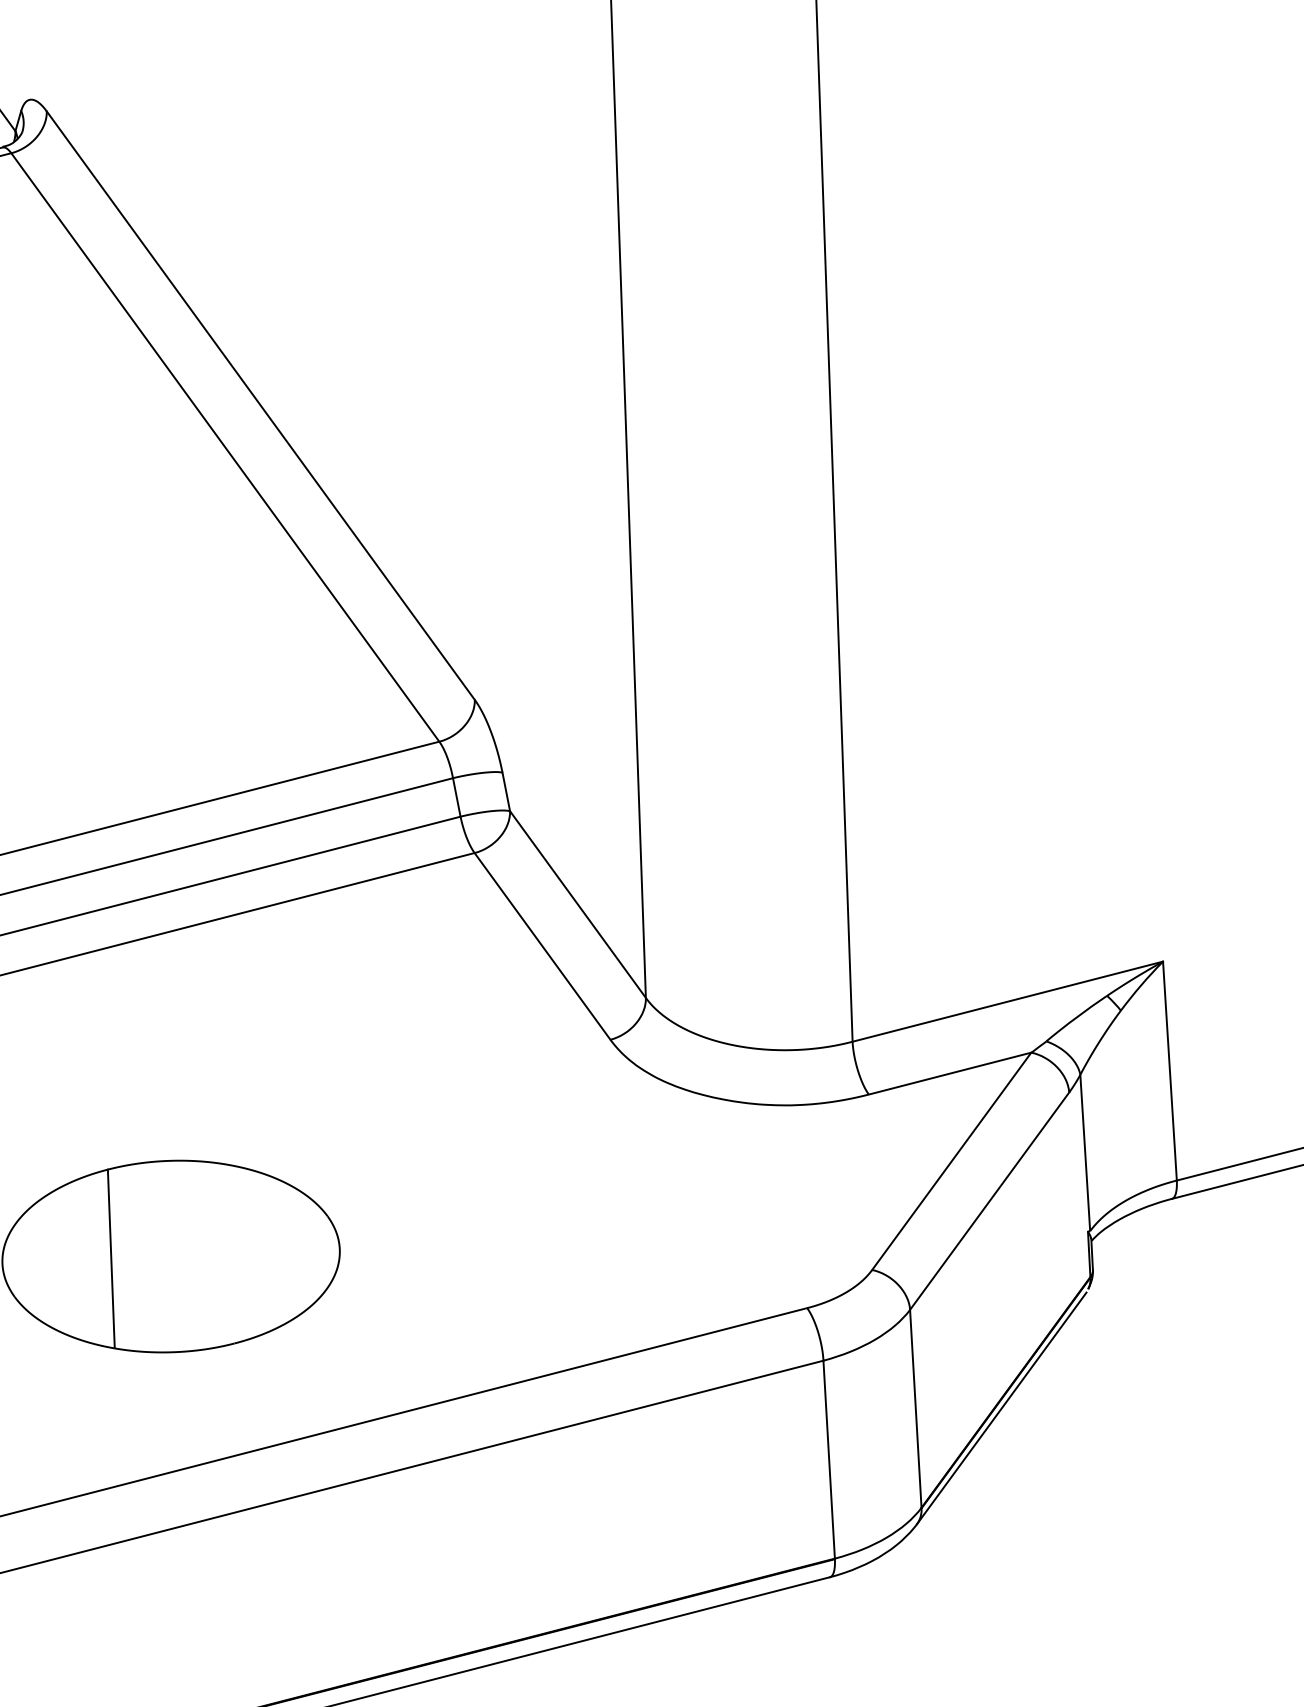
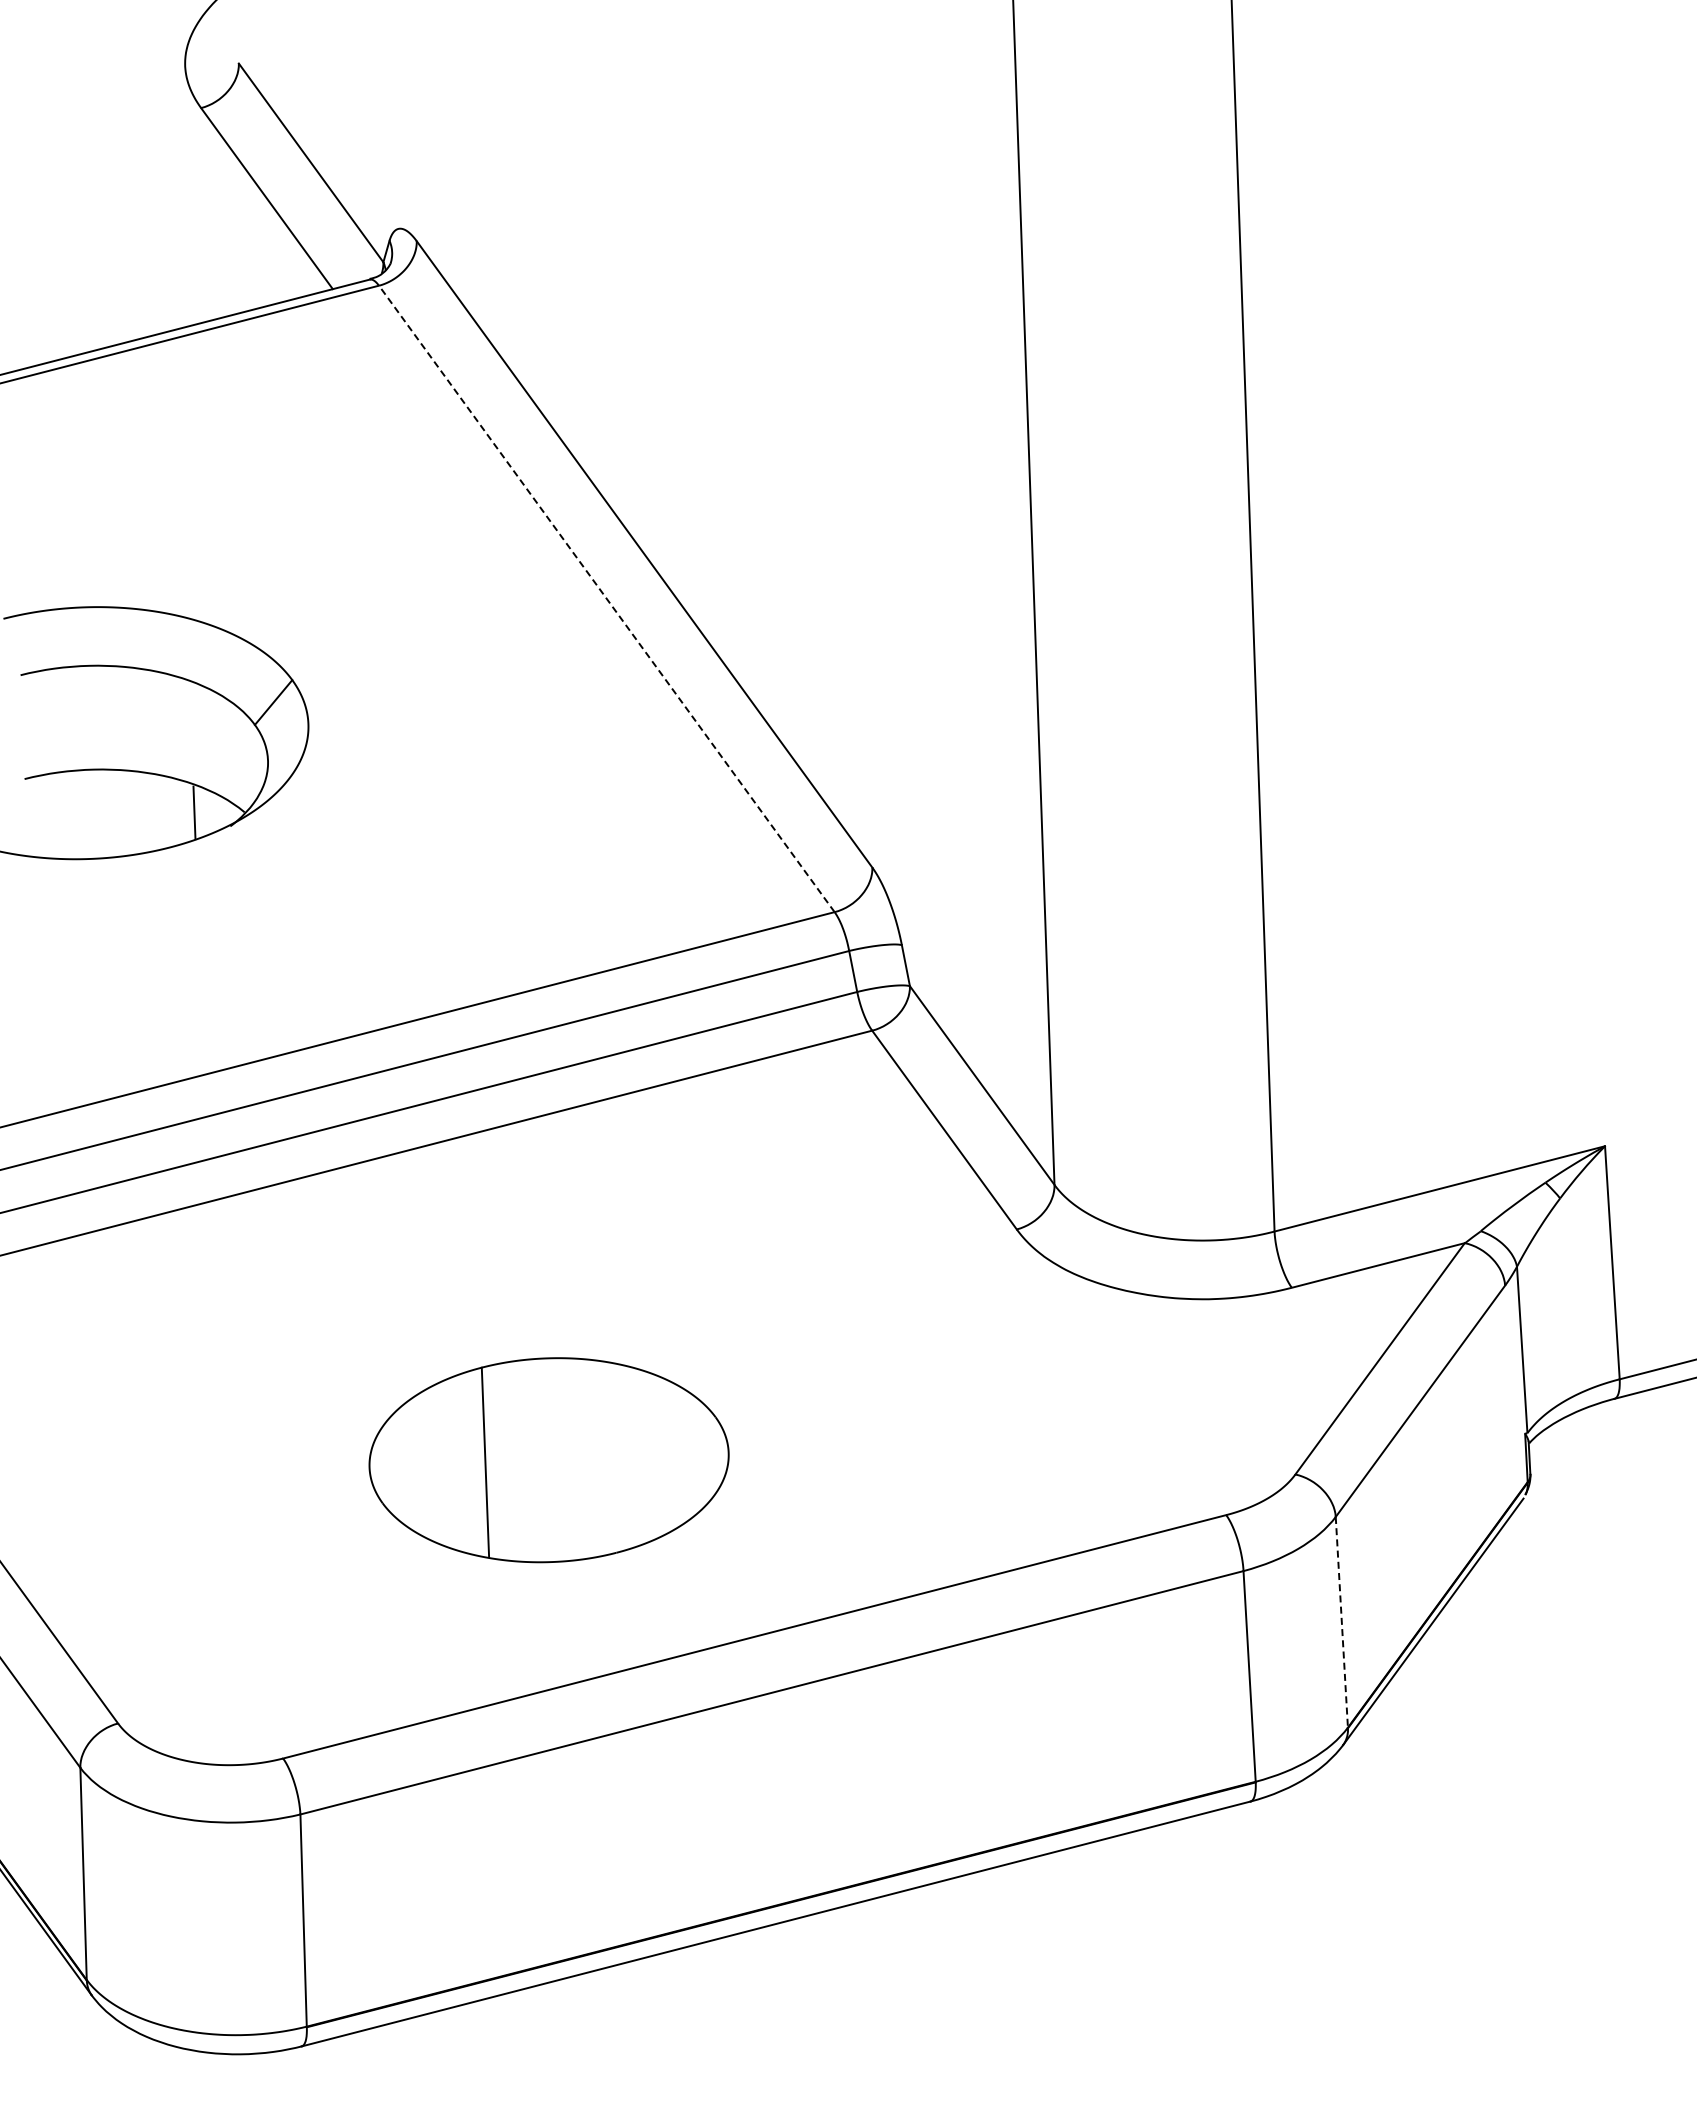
line: (225, 447) -> (606, 598), solid -> dashed
line: (915, 1409) -> (1341, 1622), solid -> dashed

